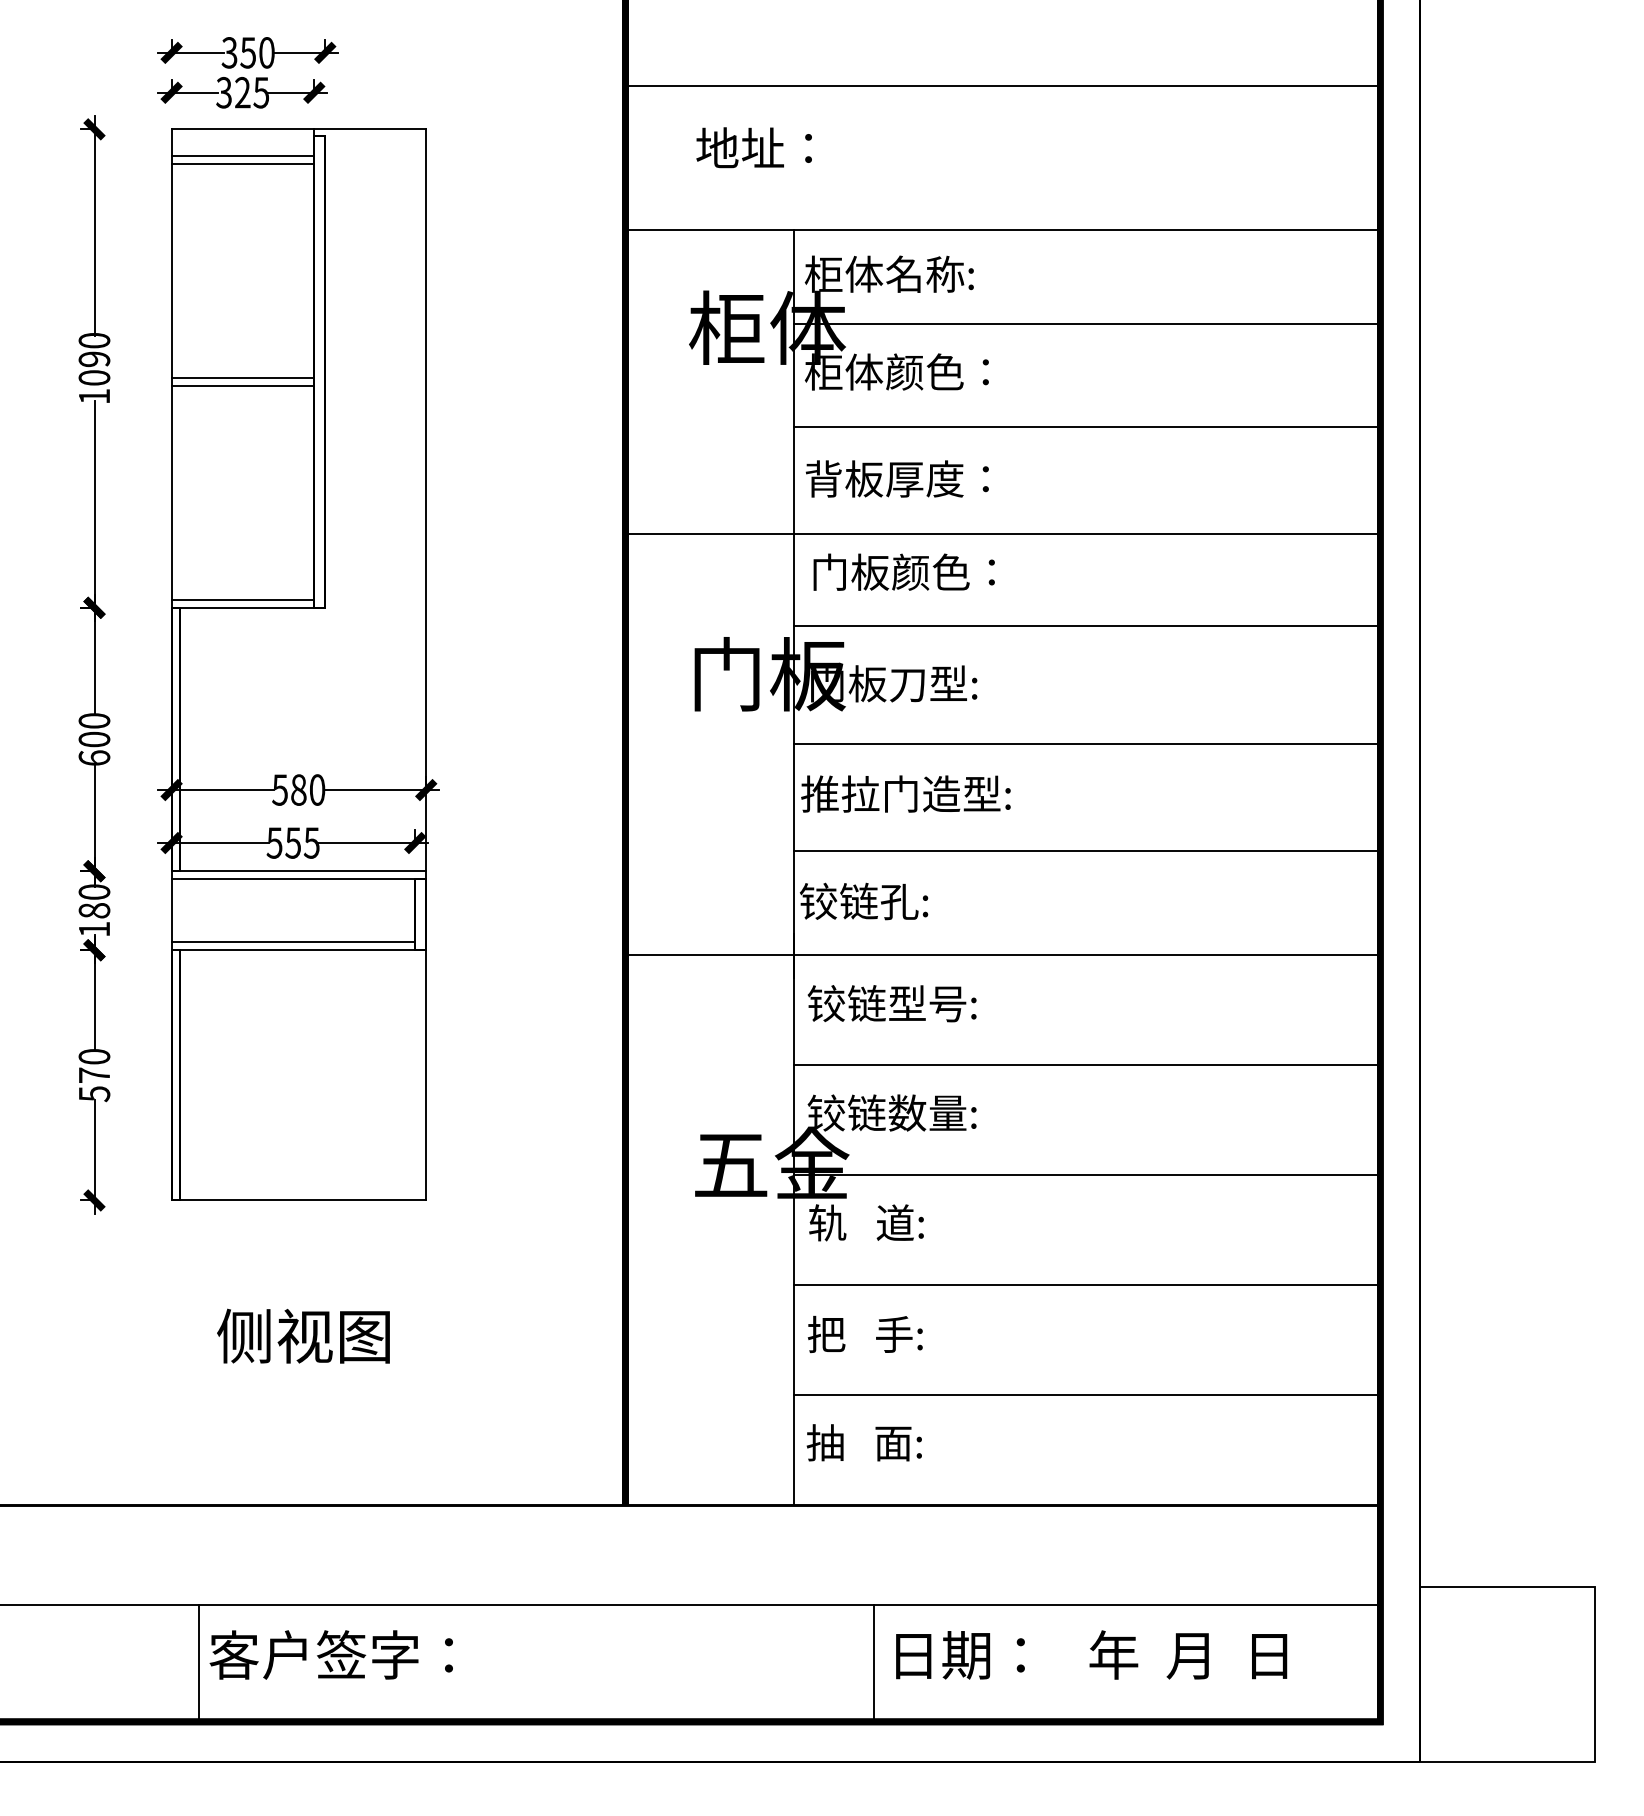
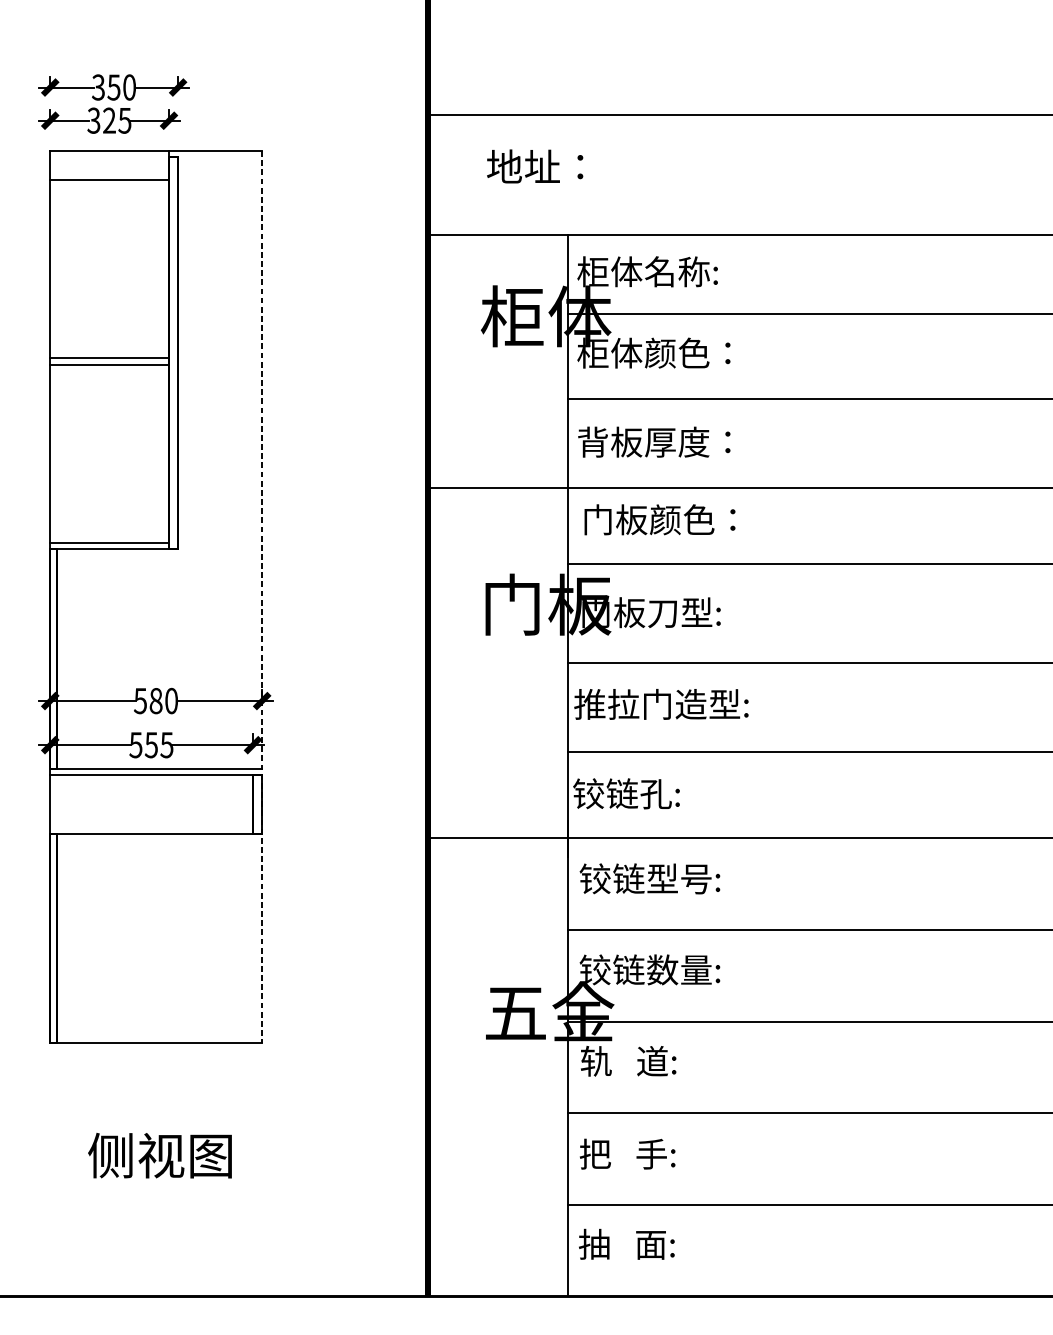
line: (242, 155) -> (109, 172), removed
line: (426, 664) -> (262, 596), solid -> dashed
line: (293, 942) -> (151, 827), removed

